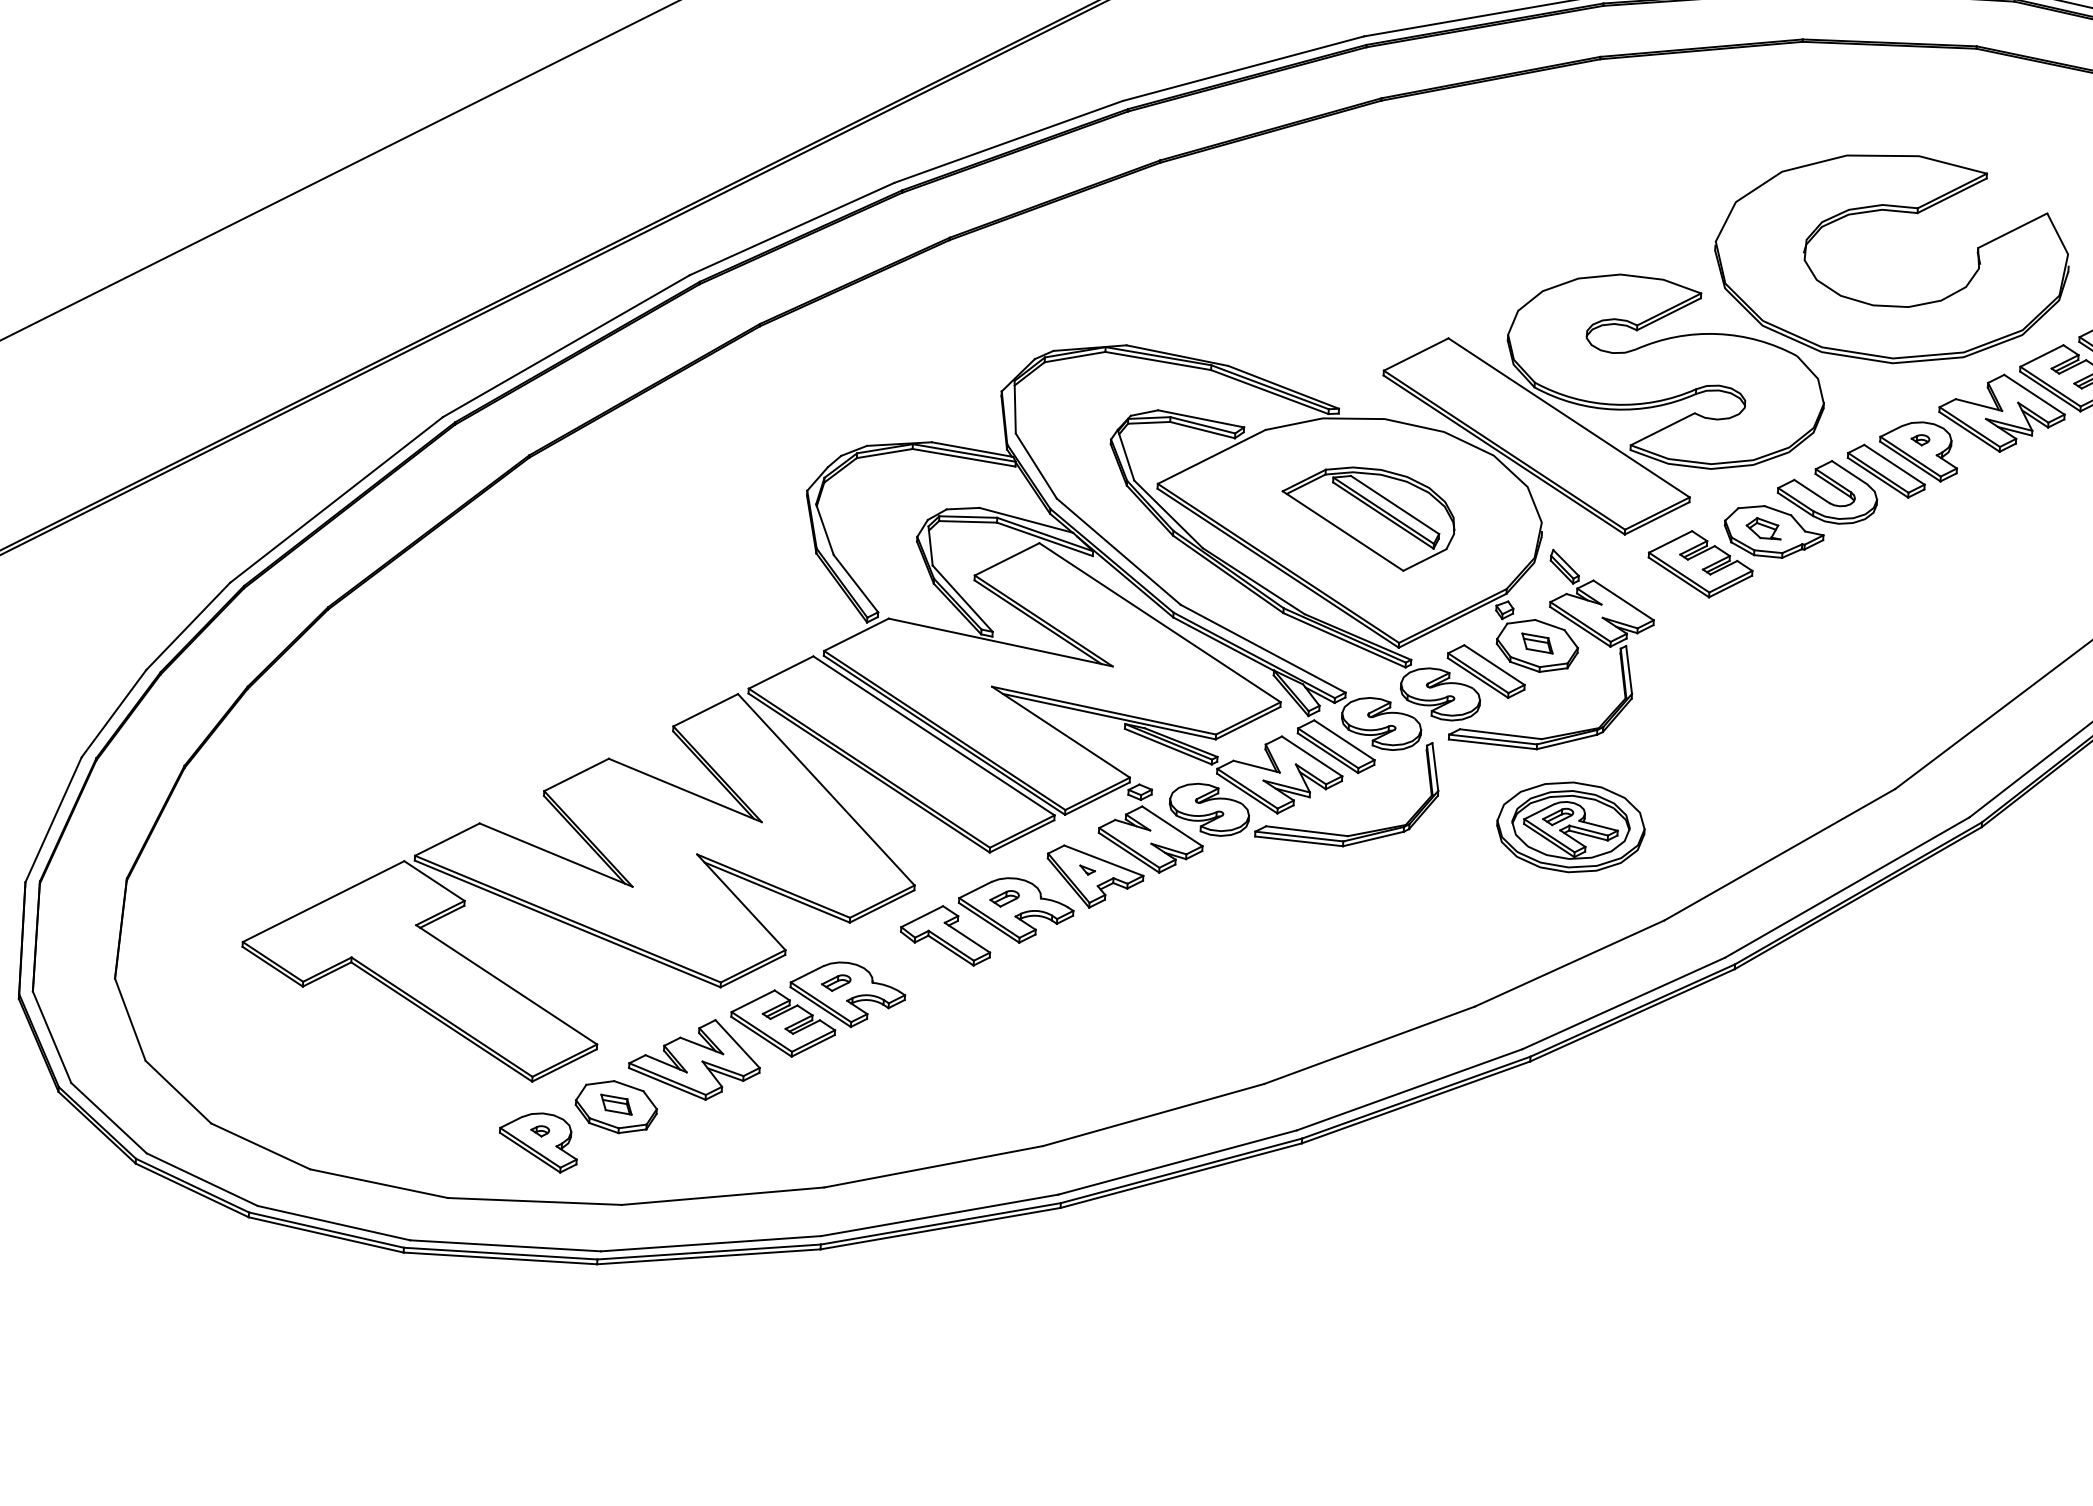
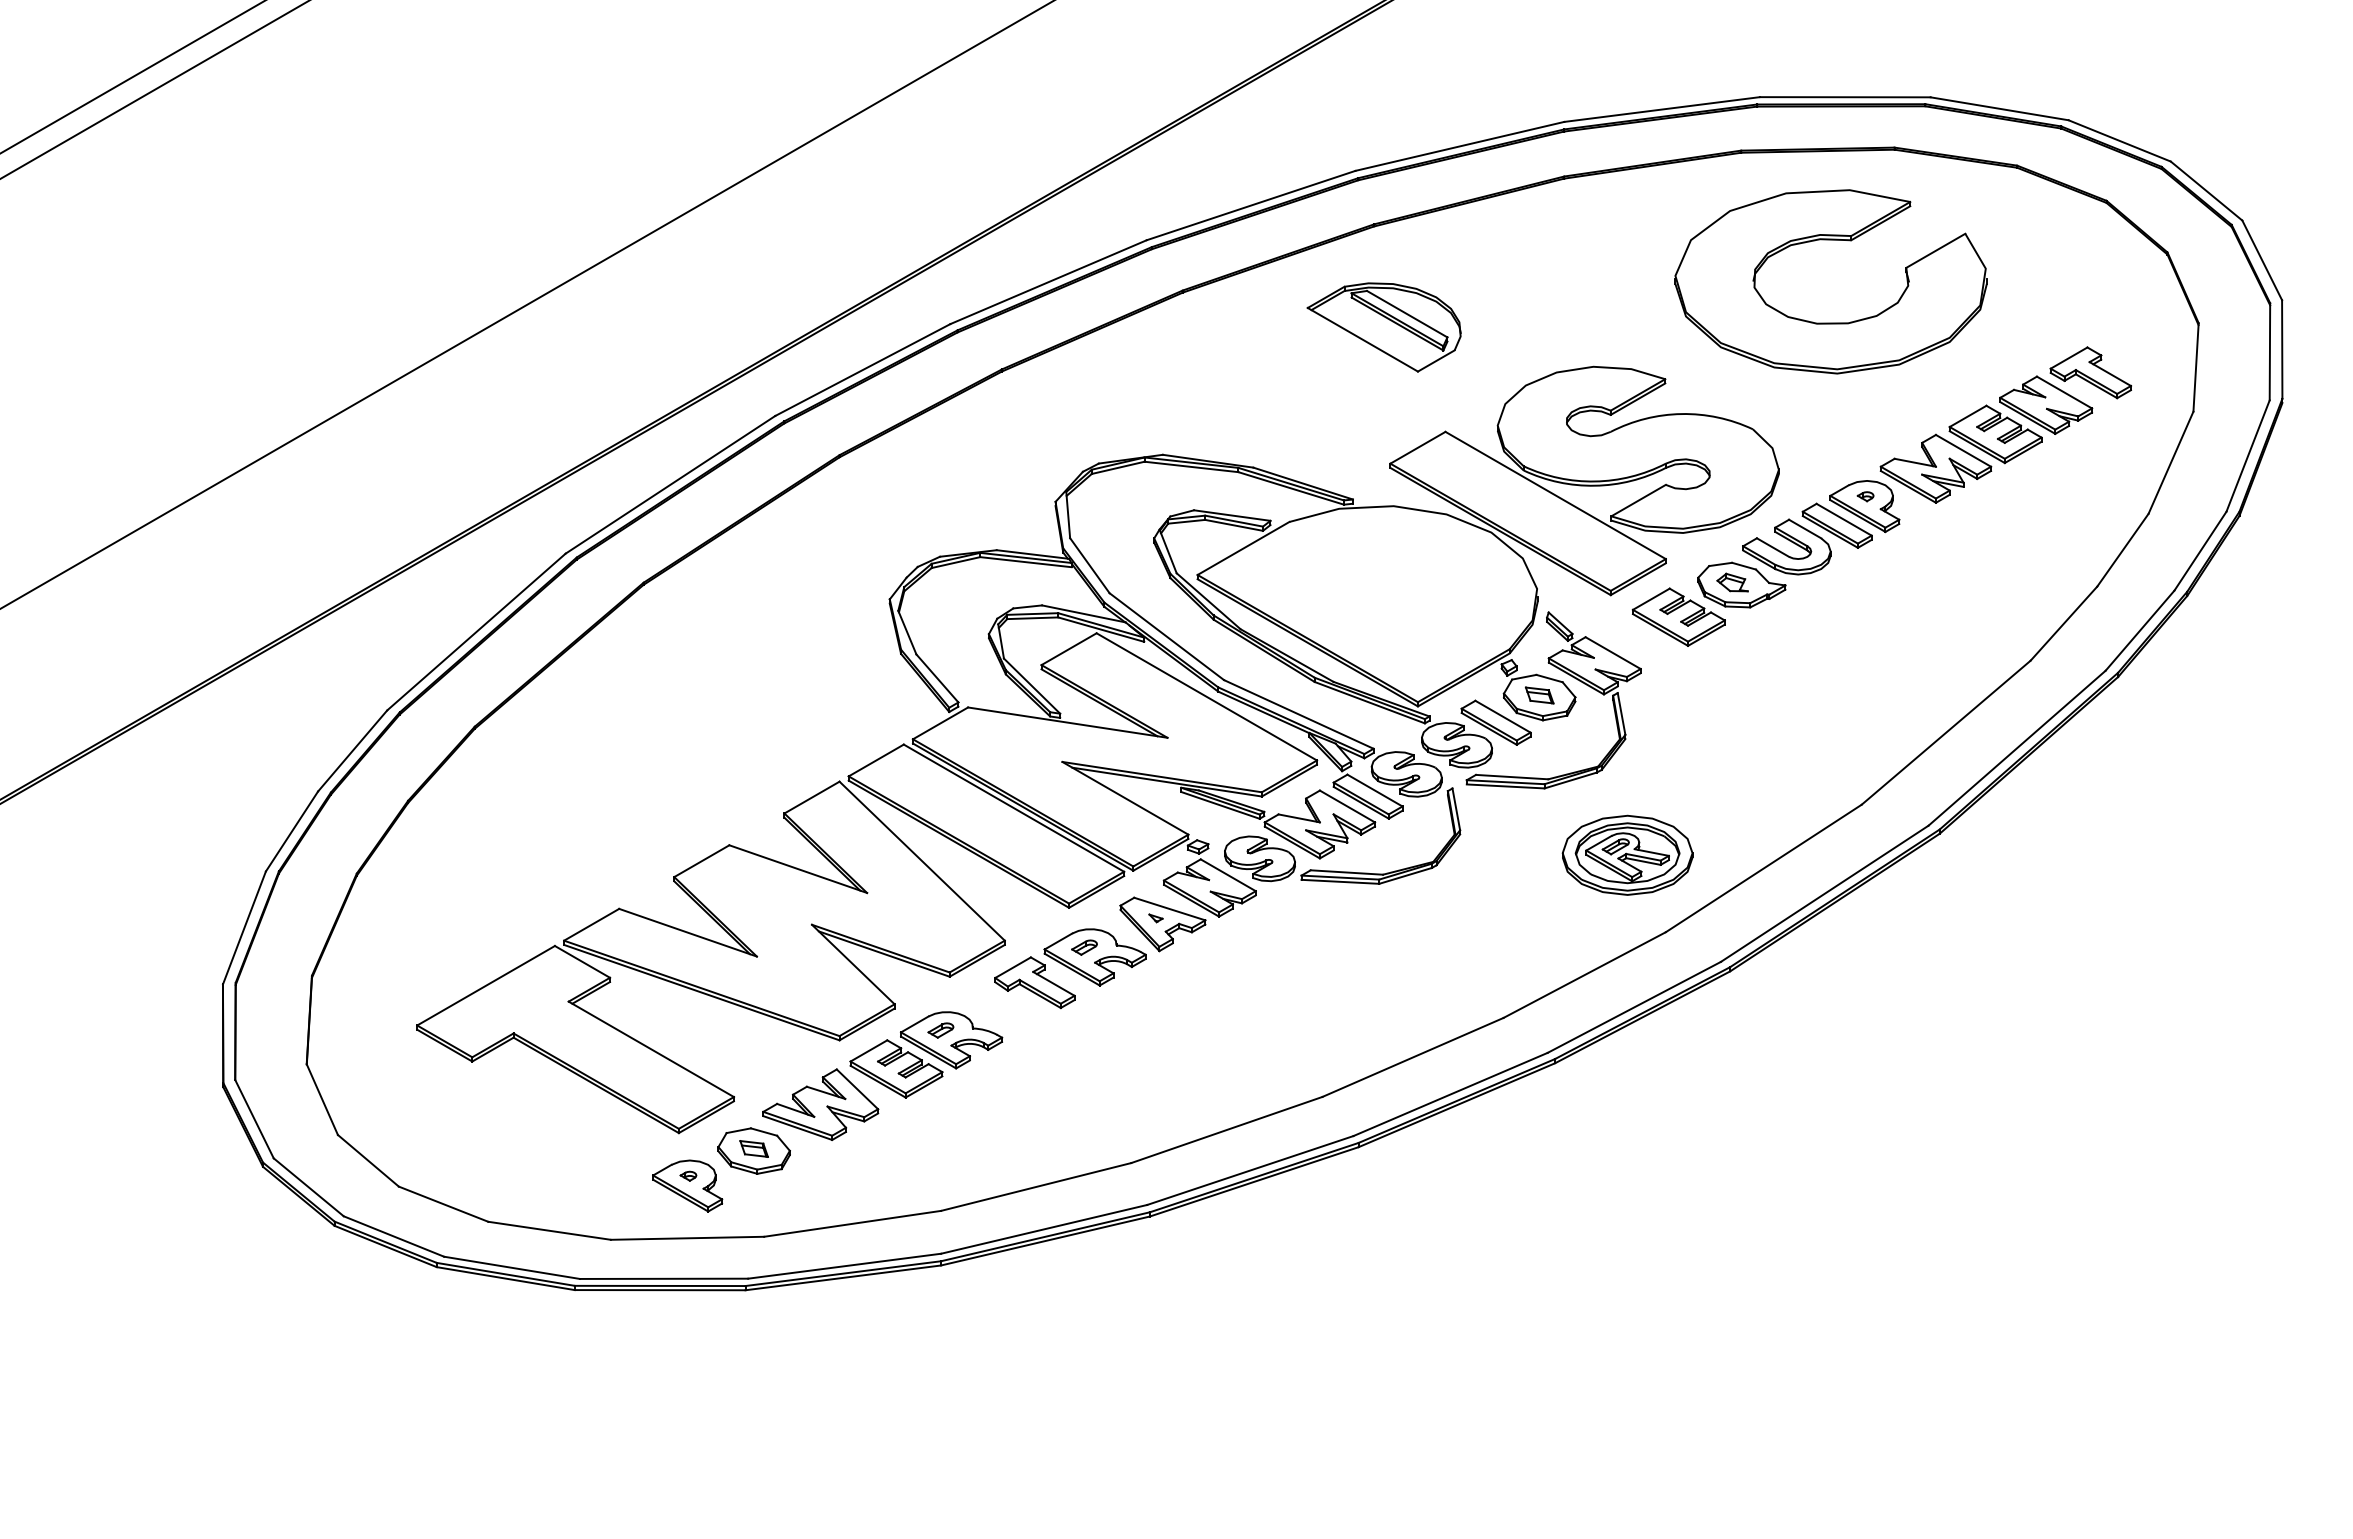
part: (1893, 211) -> (1830, 240), moved
part: (1367, 518) -> (1383, 327), moved
part: (1570, 826) -> (1627, 854), moved

